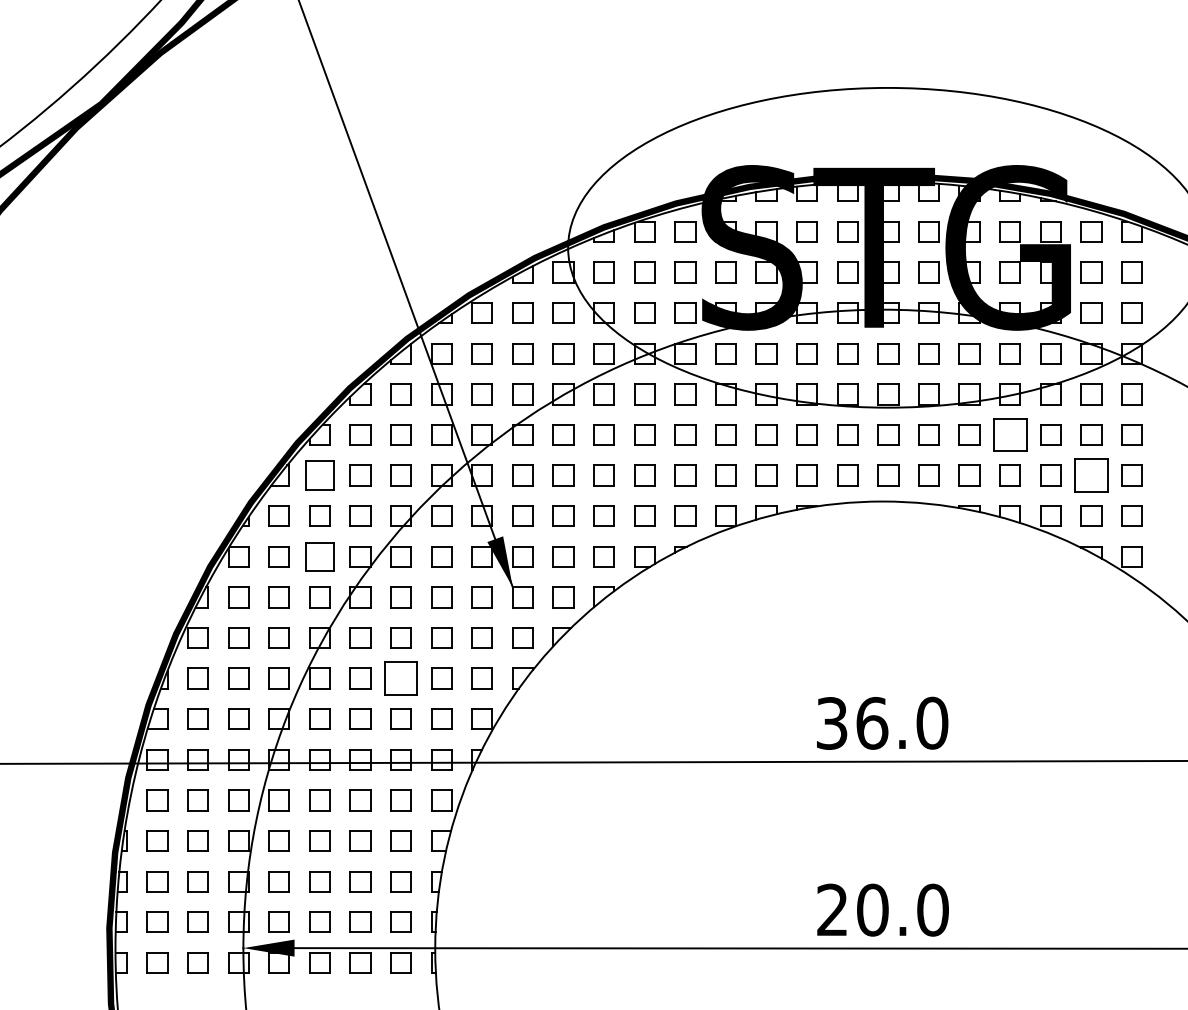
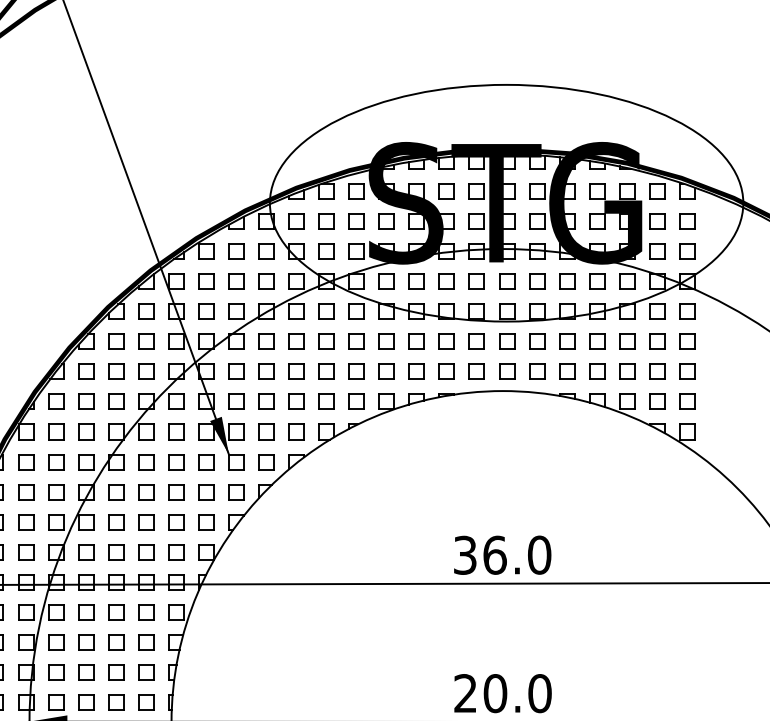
part: (1009, 434) -> (596, 341), size x0.62
part: (319, 475) -> (85, 371), size x0.71
part: (1091, 475) -> (657, 371), size x0.62
part: (319, 556) -> (85, 431), size x0.71
part: (400, 678) -> (145, 522), size x0.62

